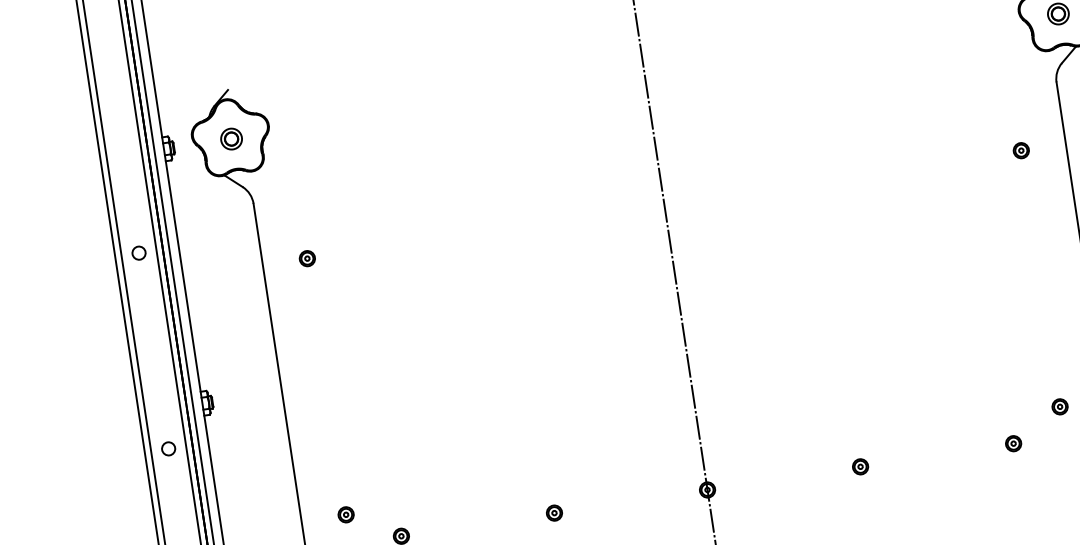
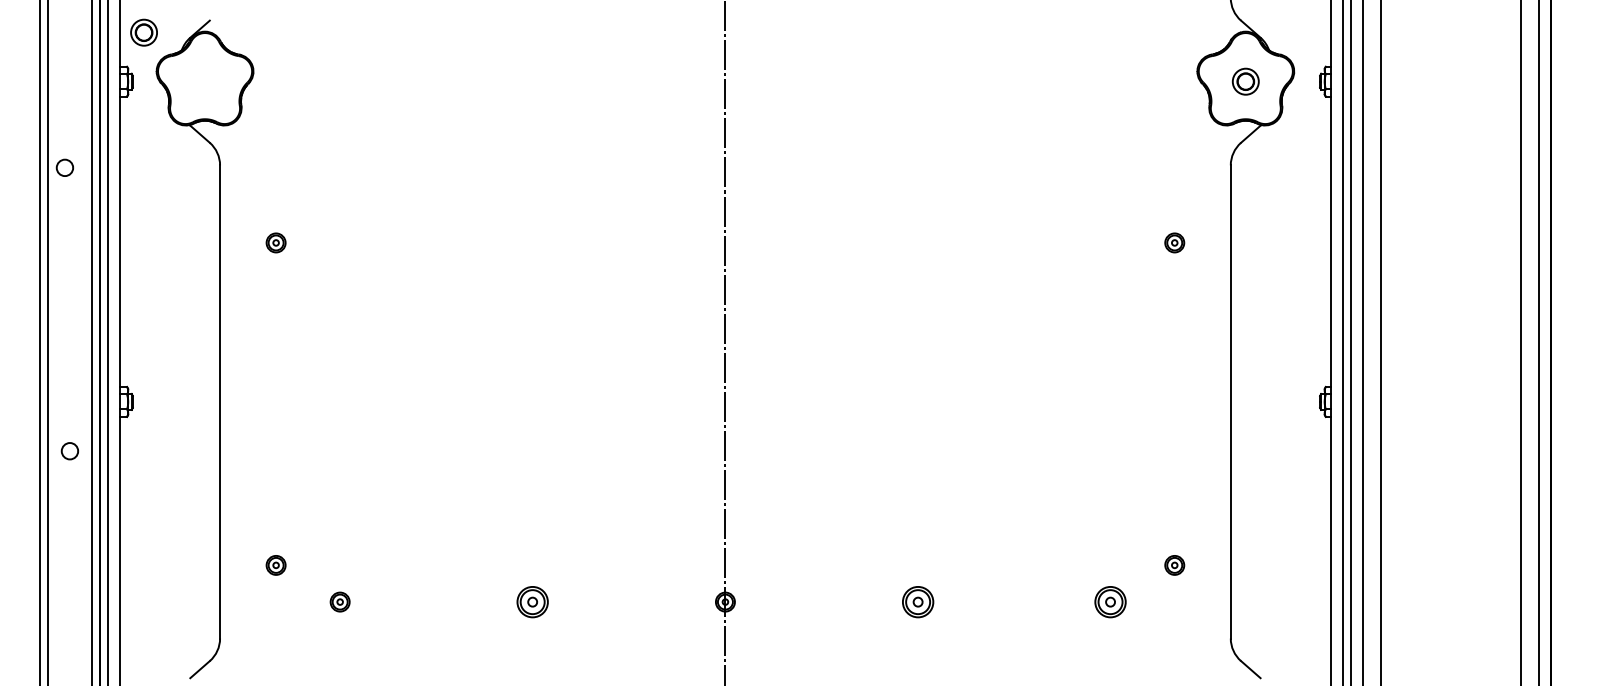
part: (231, 138) -> (143, 32), moved
circle: (138, 252) -> (64, 167), moved
part: (1013, 443) -> (1110, 601), size x1.6
part: (860, 466) -> (917, 601), size x1.6
part: (554, 512) -> (532, 601), size x1.6

